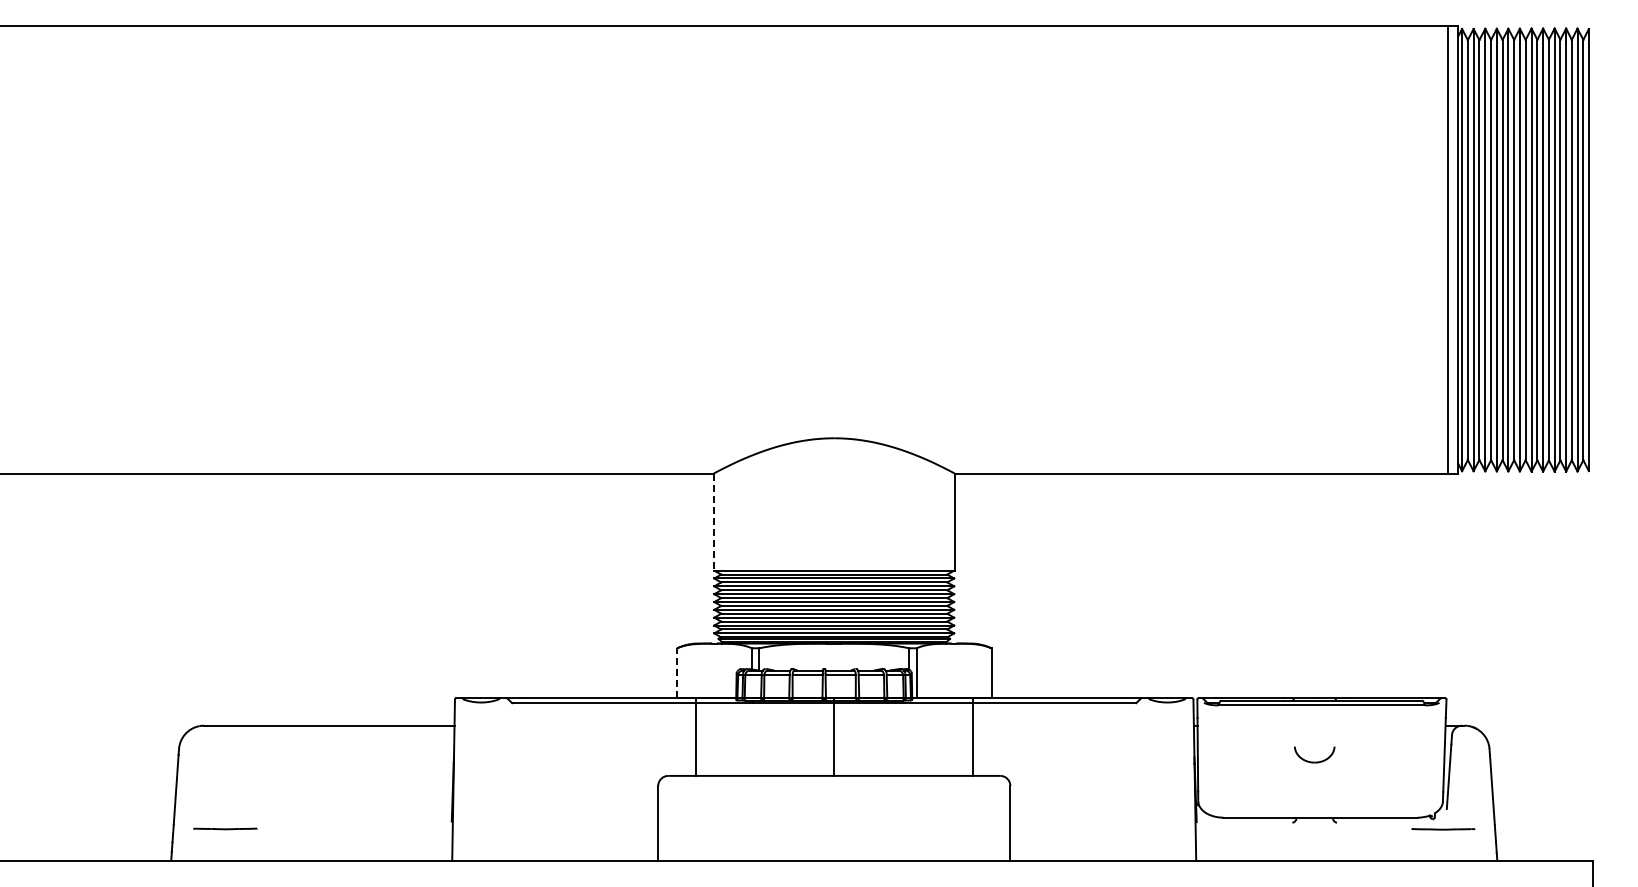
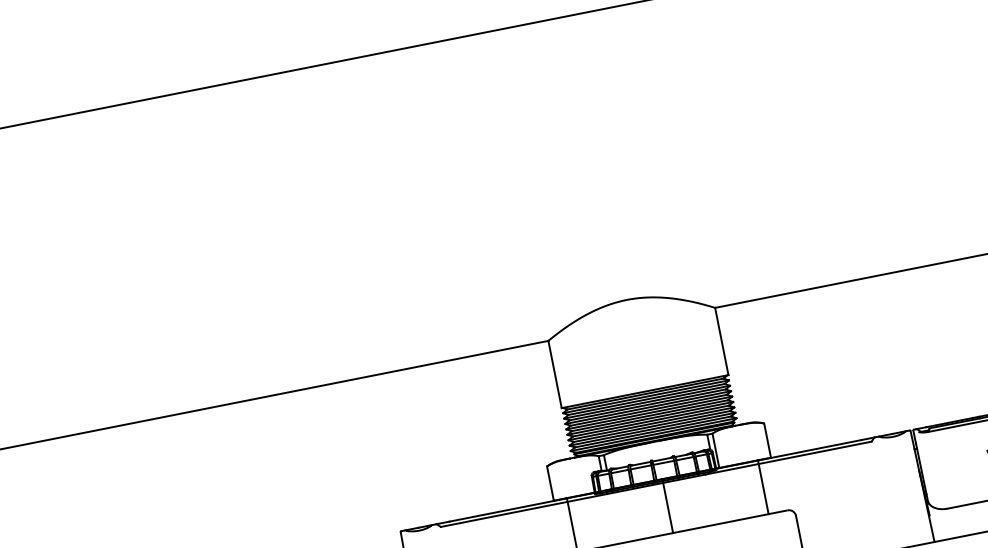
line: (713, 522) -> (555, 374), dashed -> solid
line: (677, 673) -> (550, 483), dashed -> solid

